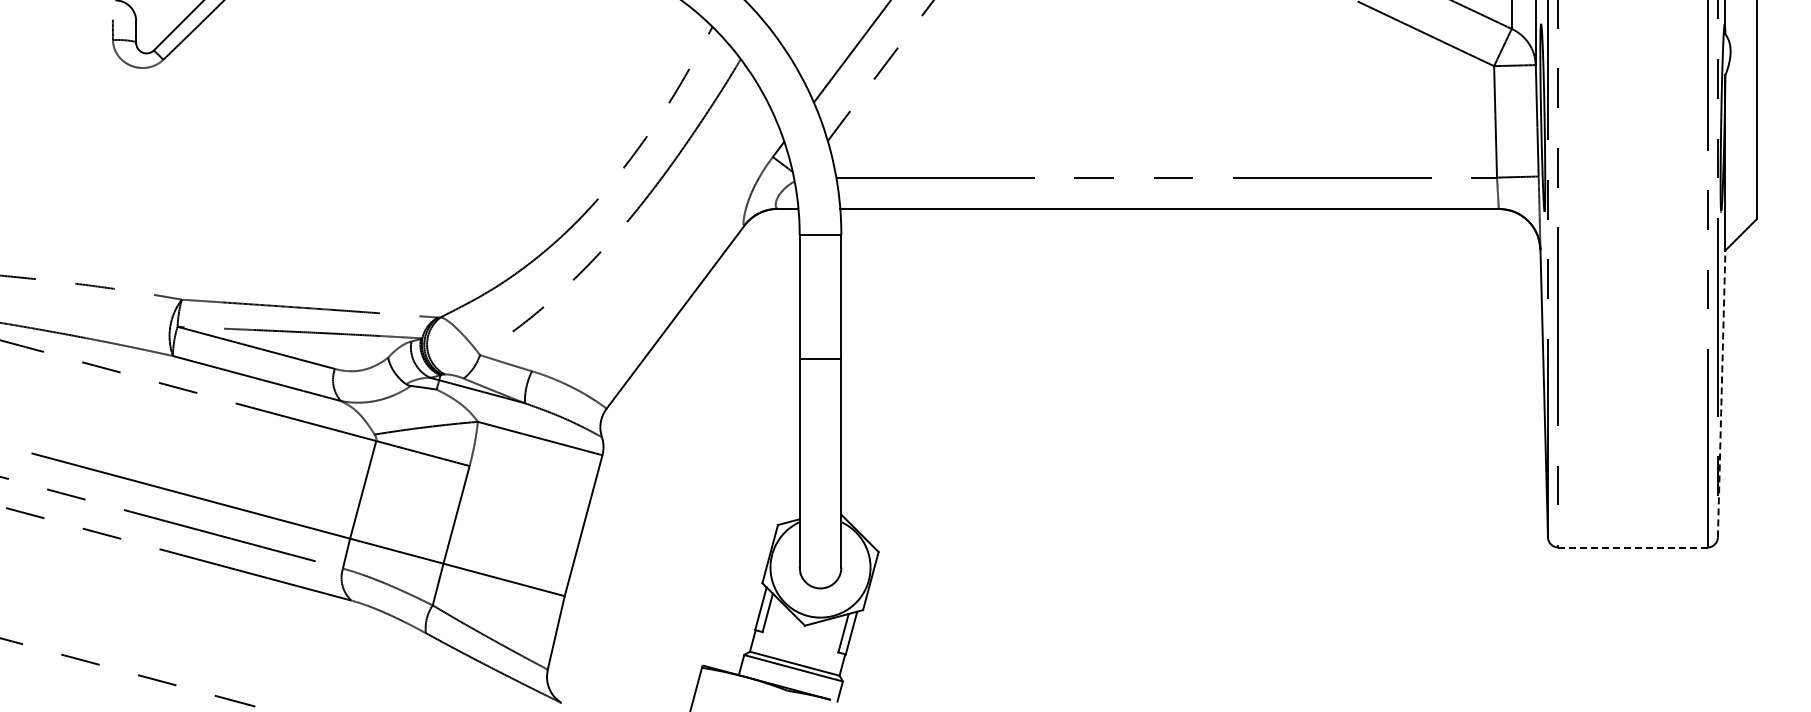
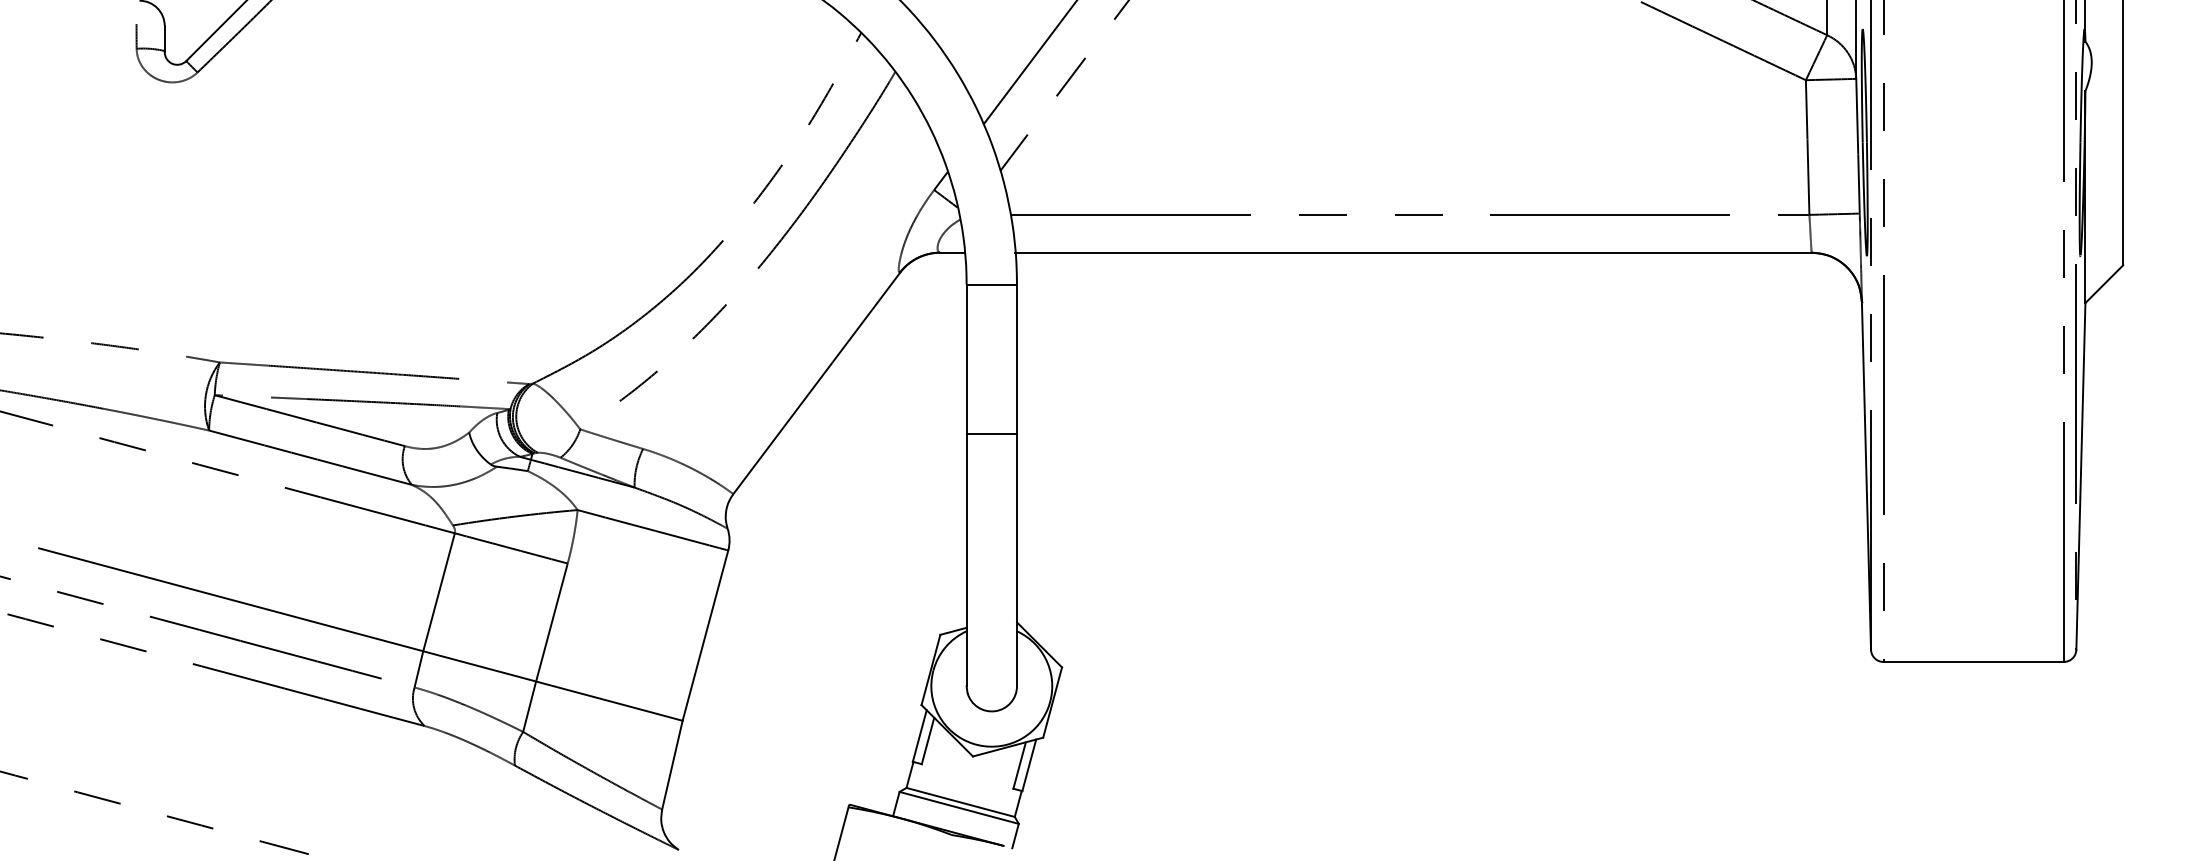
line: (1721, 393) -> (2080, 475), dashed -> solid
line: (1632, 547) -> (1973, 661), dashed -> solid

